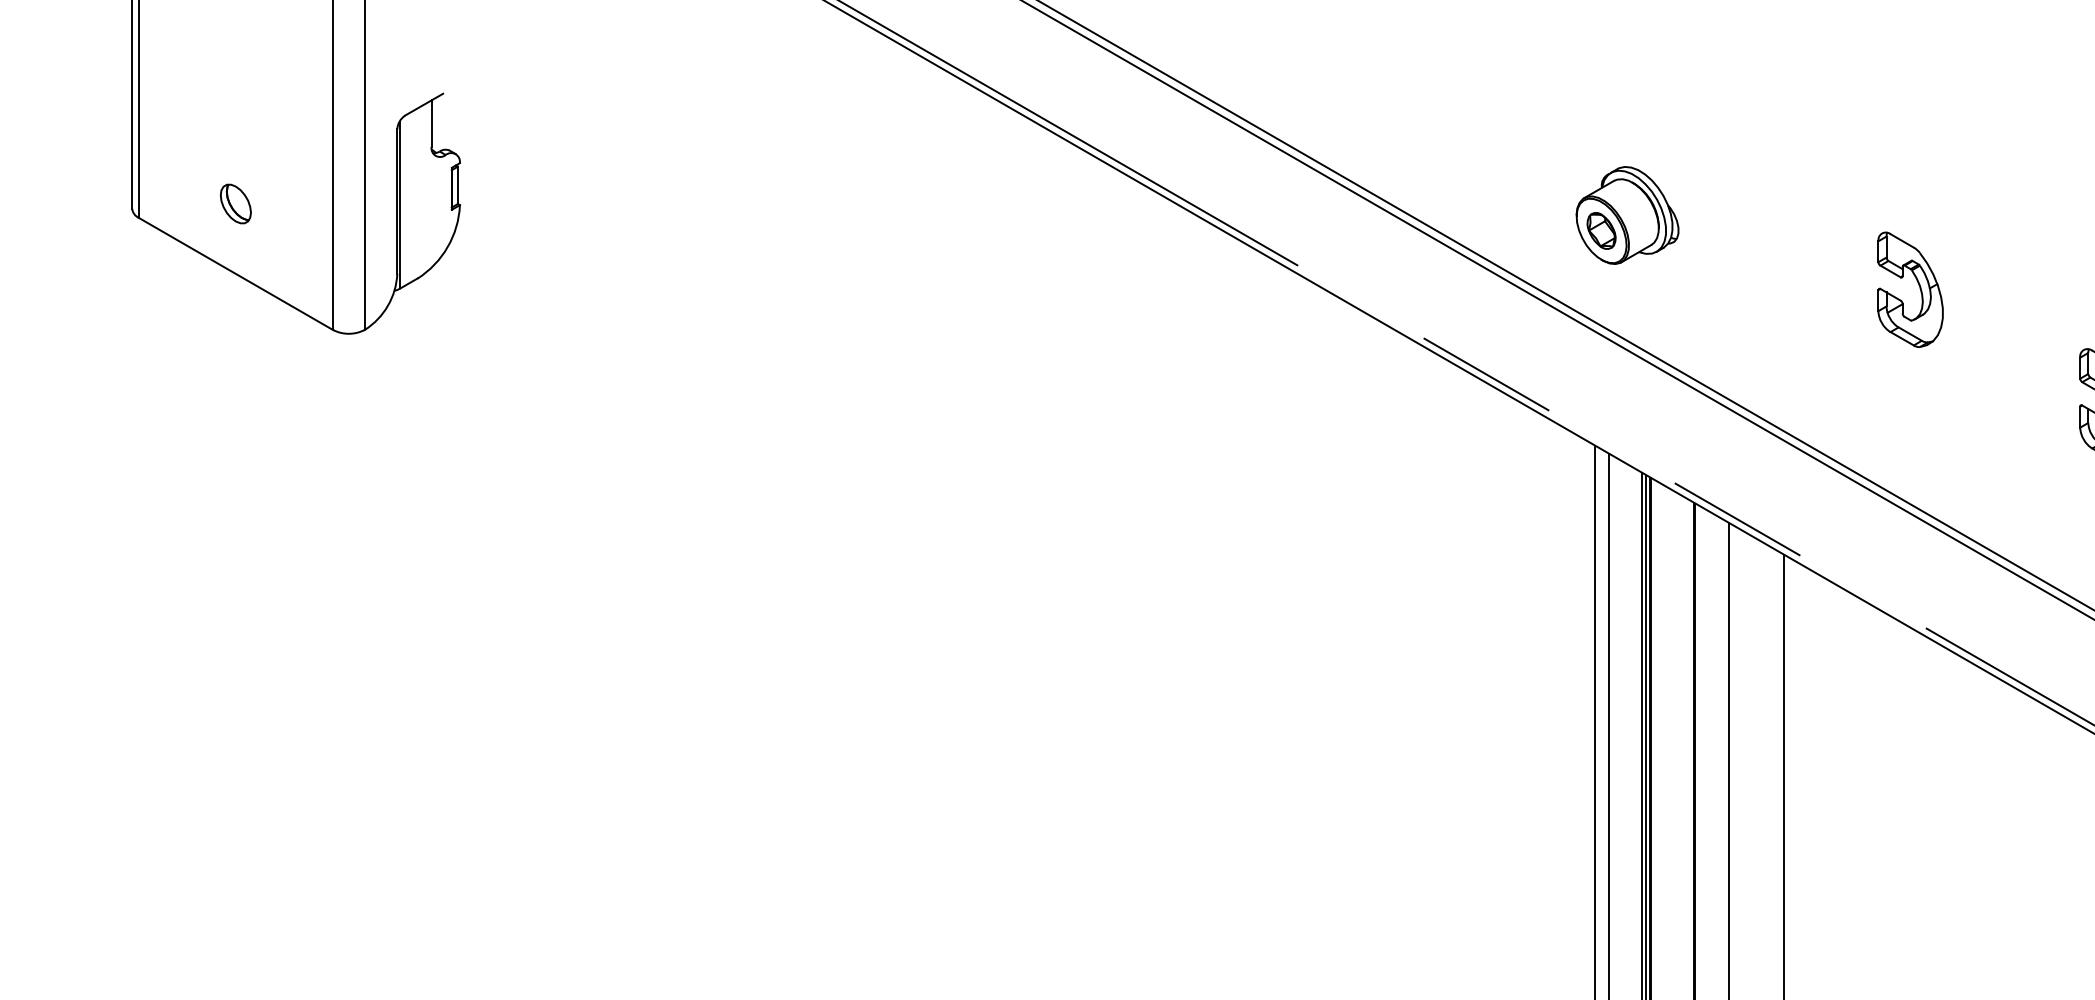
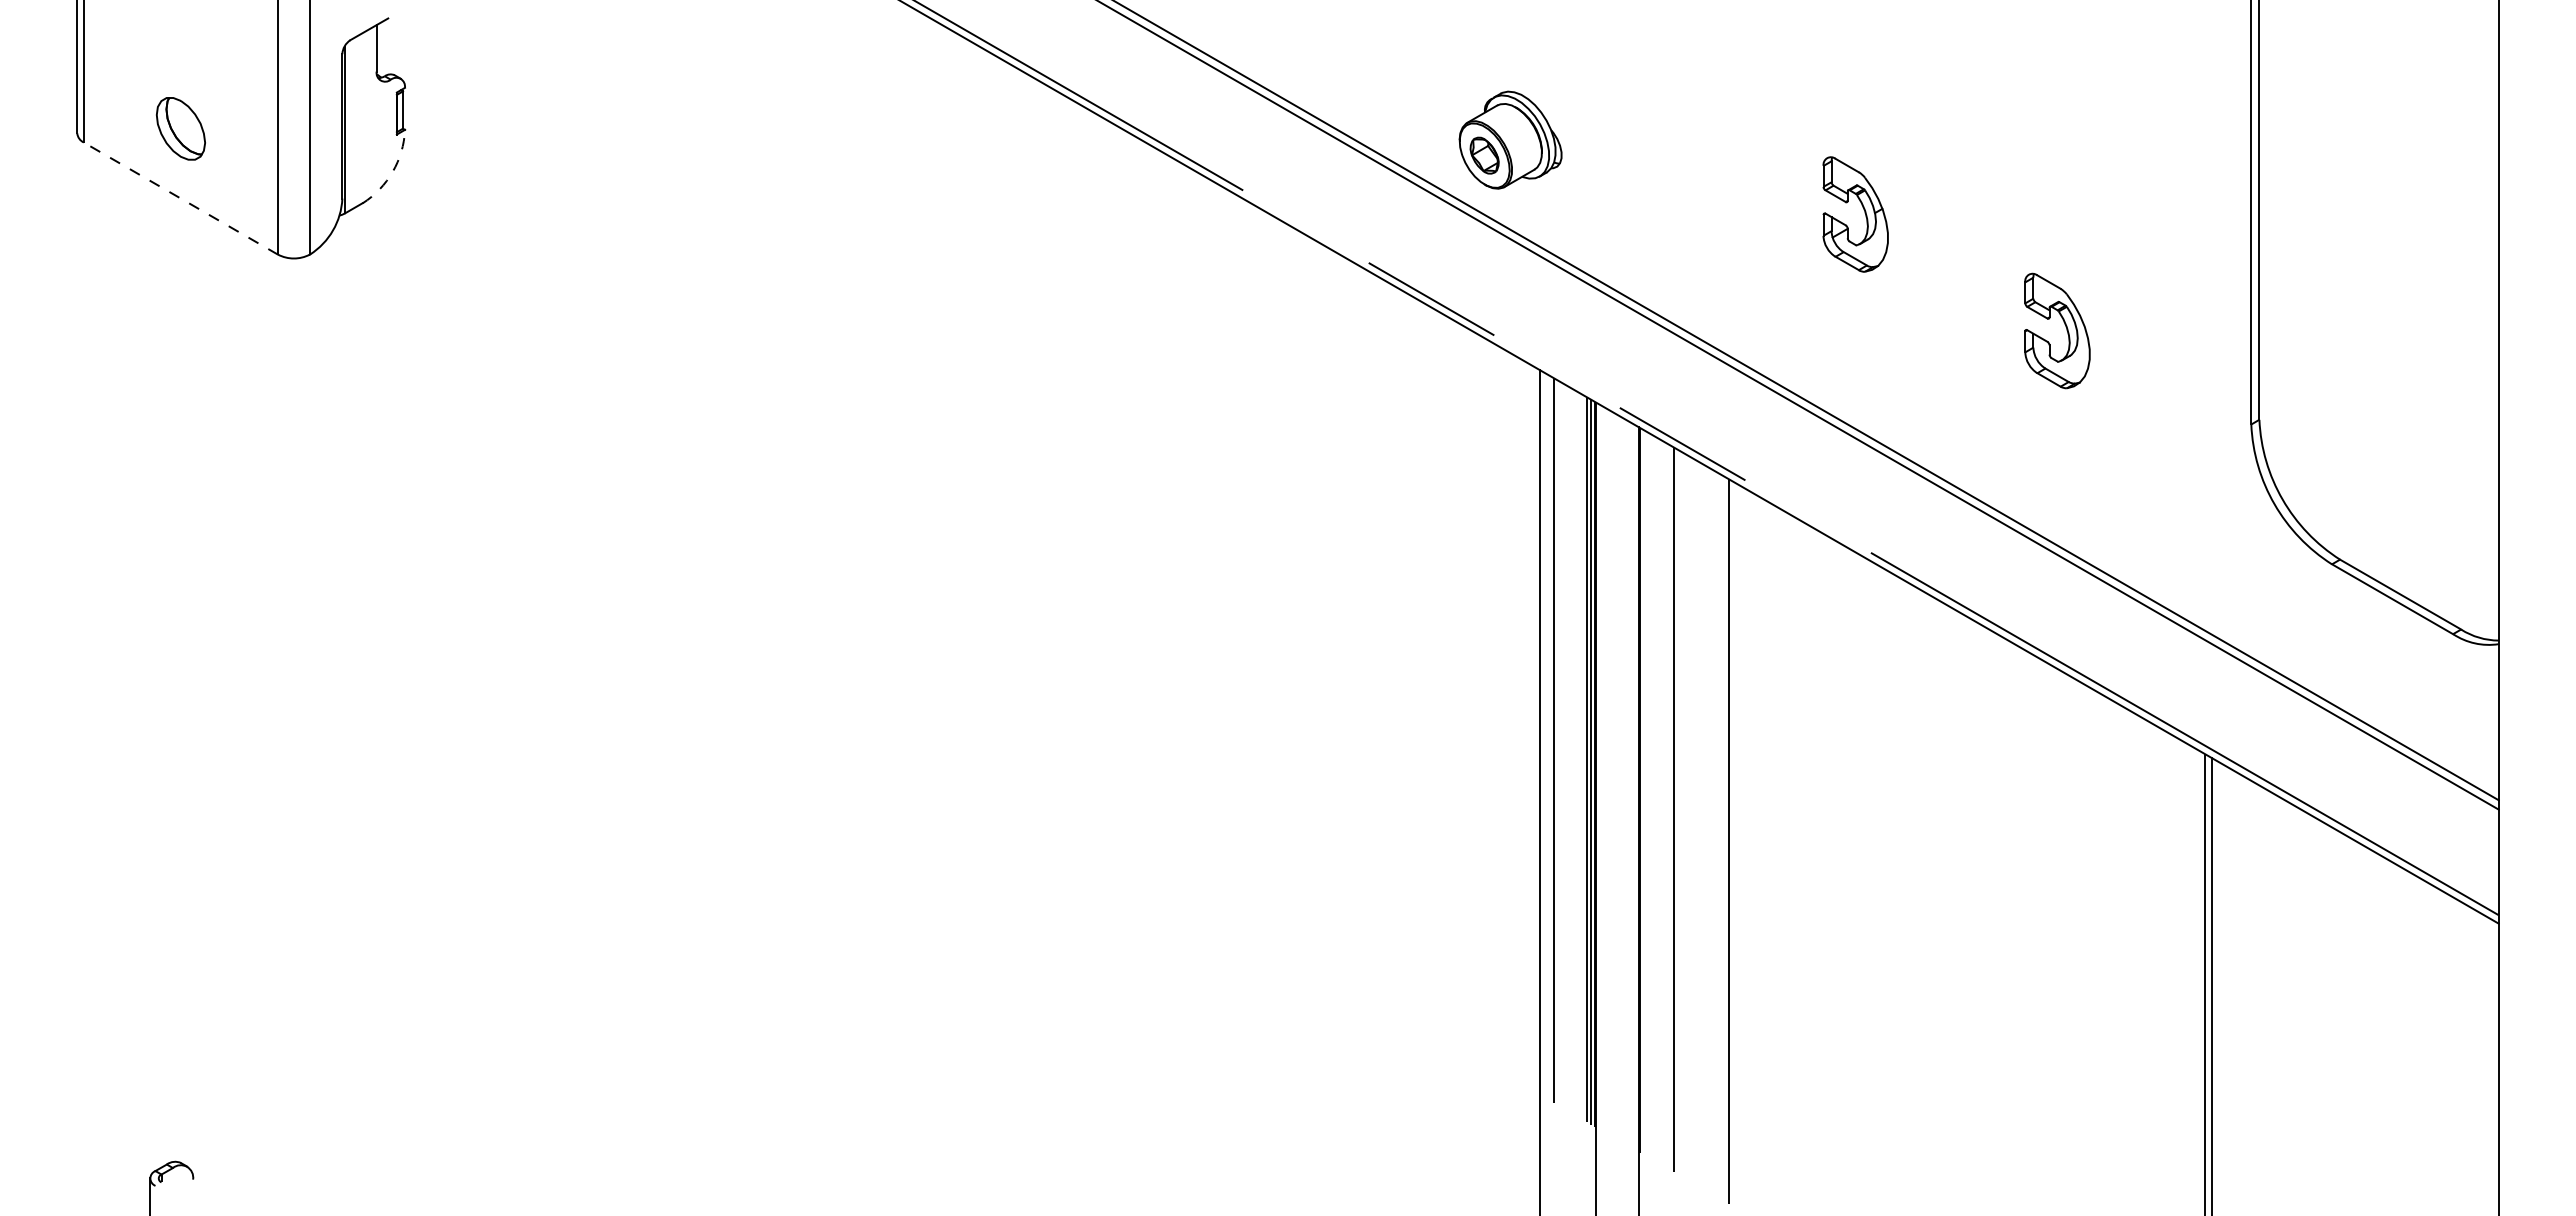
part: (235, 203) -> (180, 128), size x1.6
part: (1627, 214) -> (1510, 139), moved
arc: (447, 246) -> (392, 171), solid -> dashed
line: (235, 273) -> (180, 198), solid -> dashed

